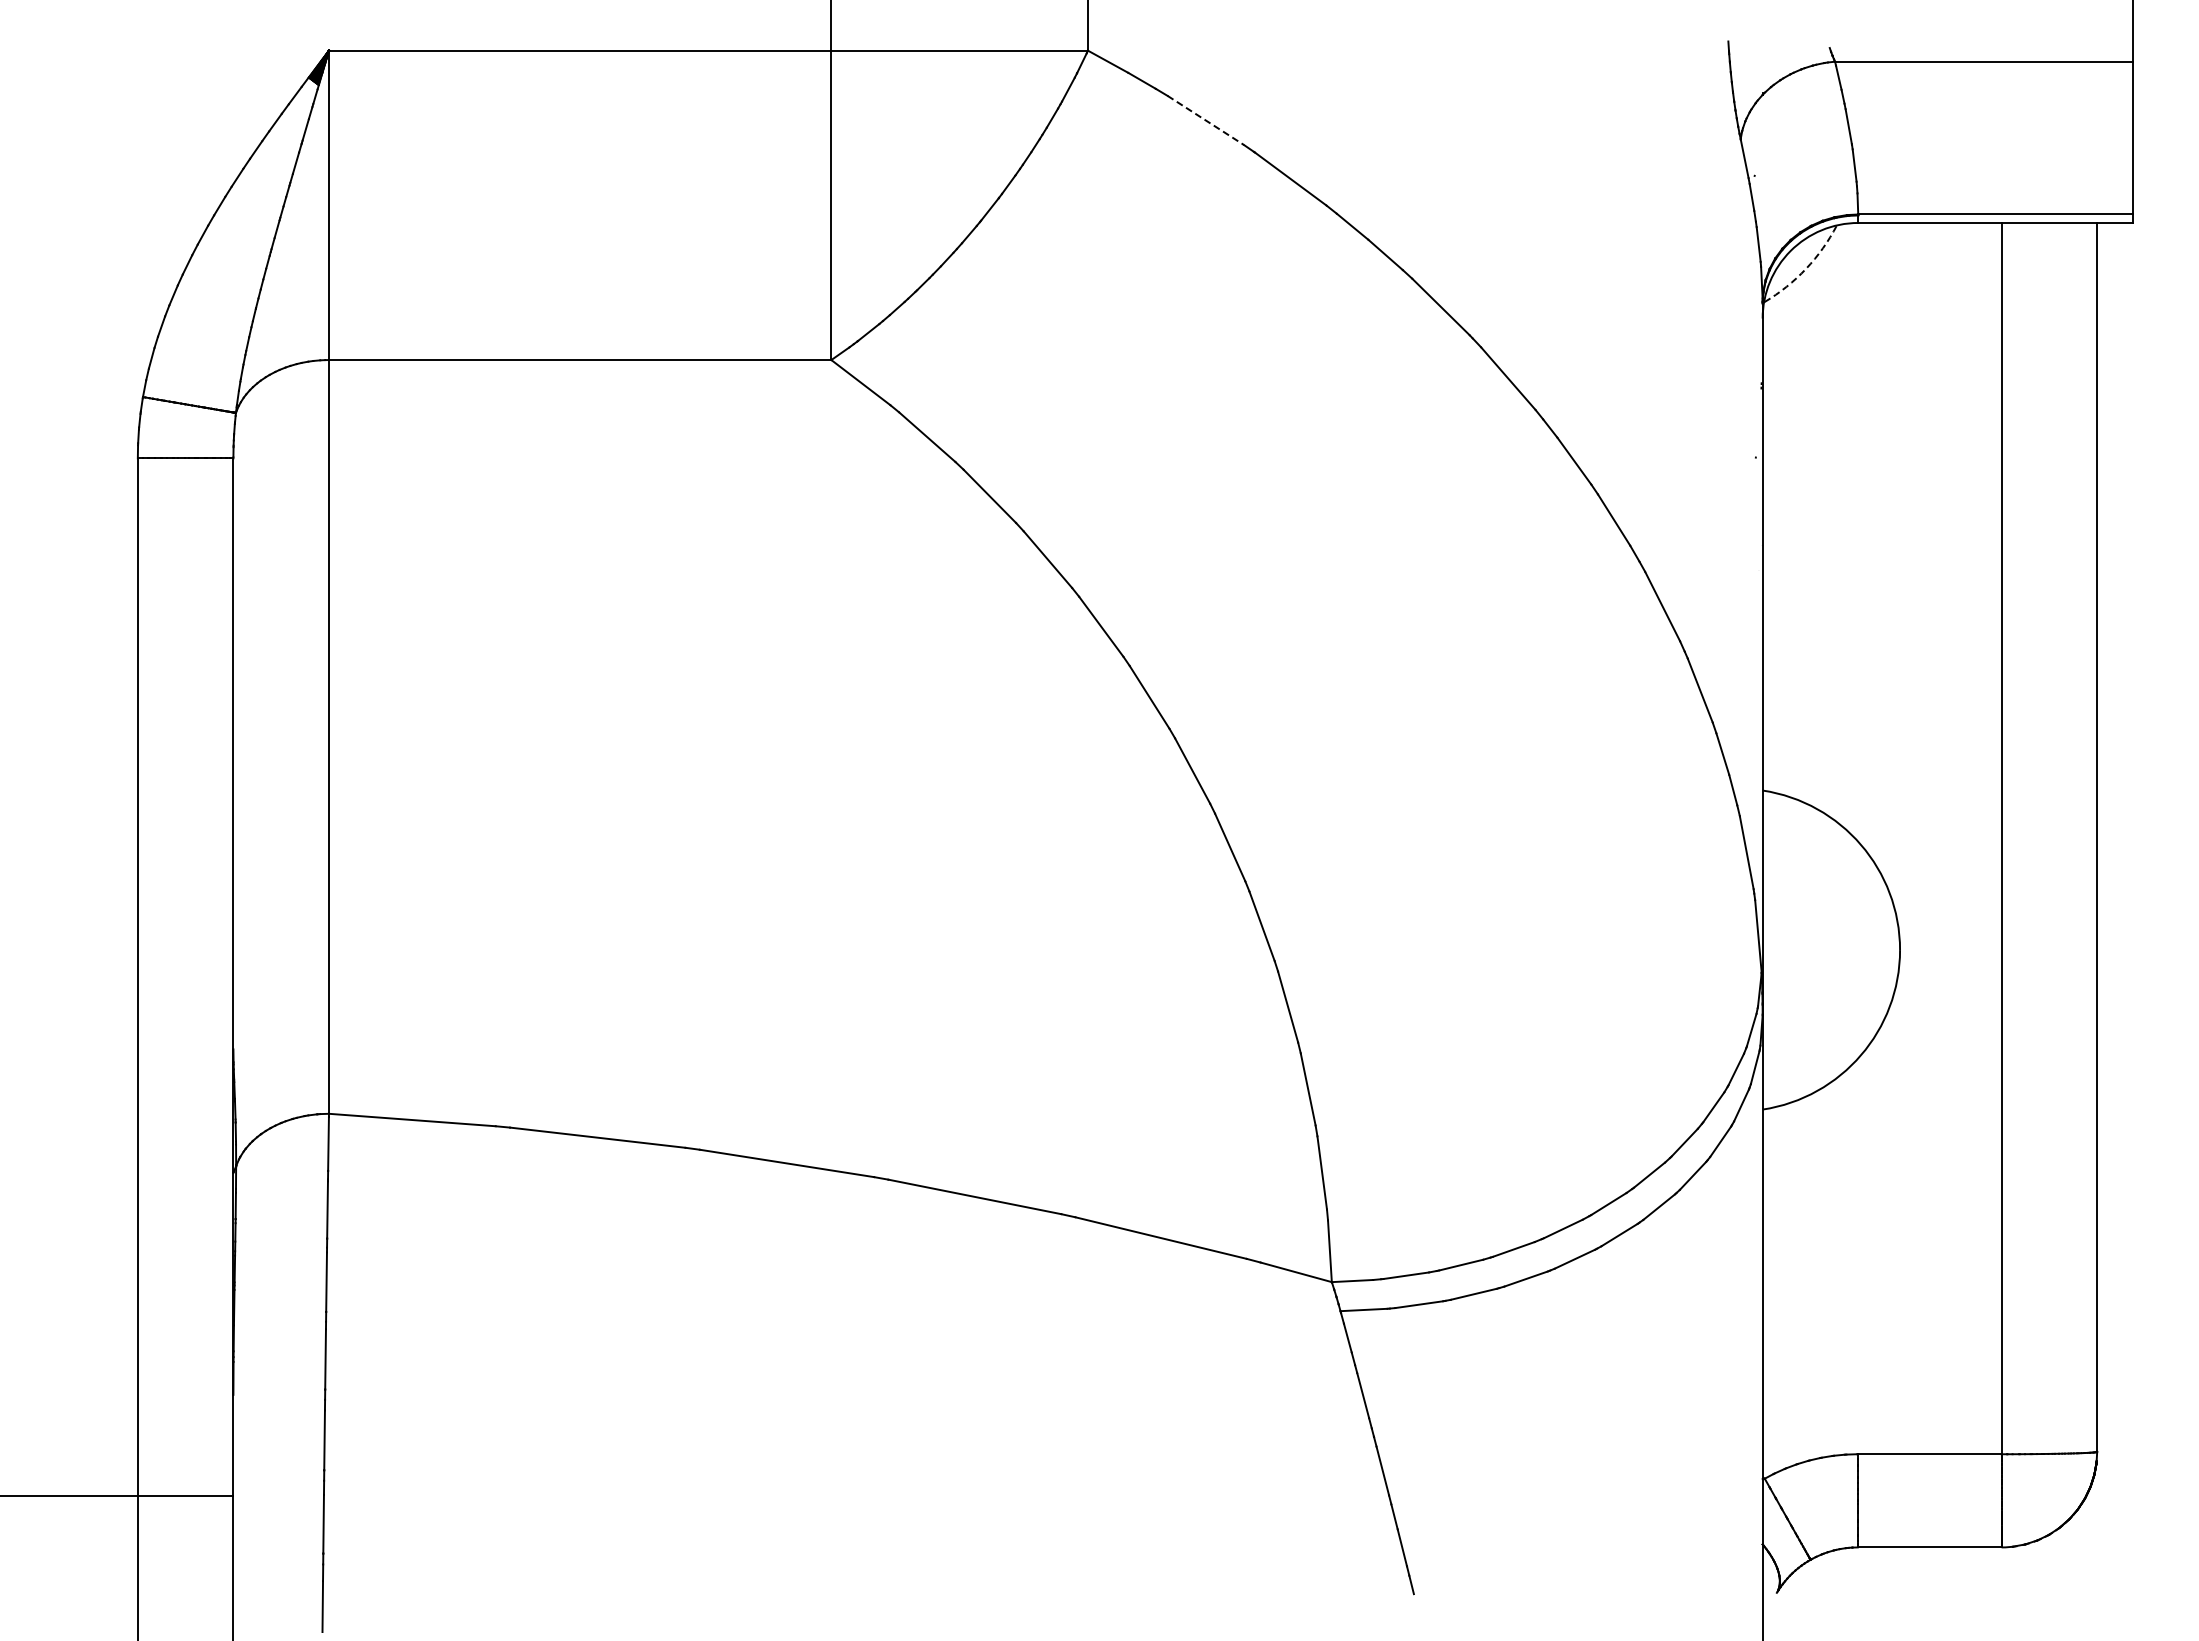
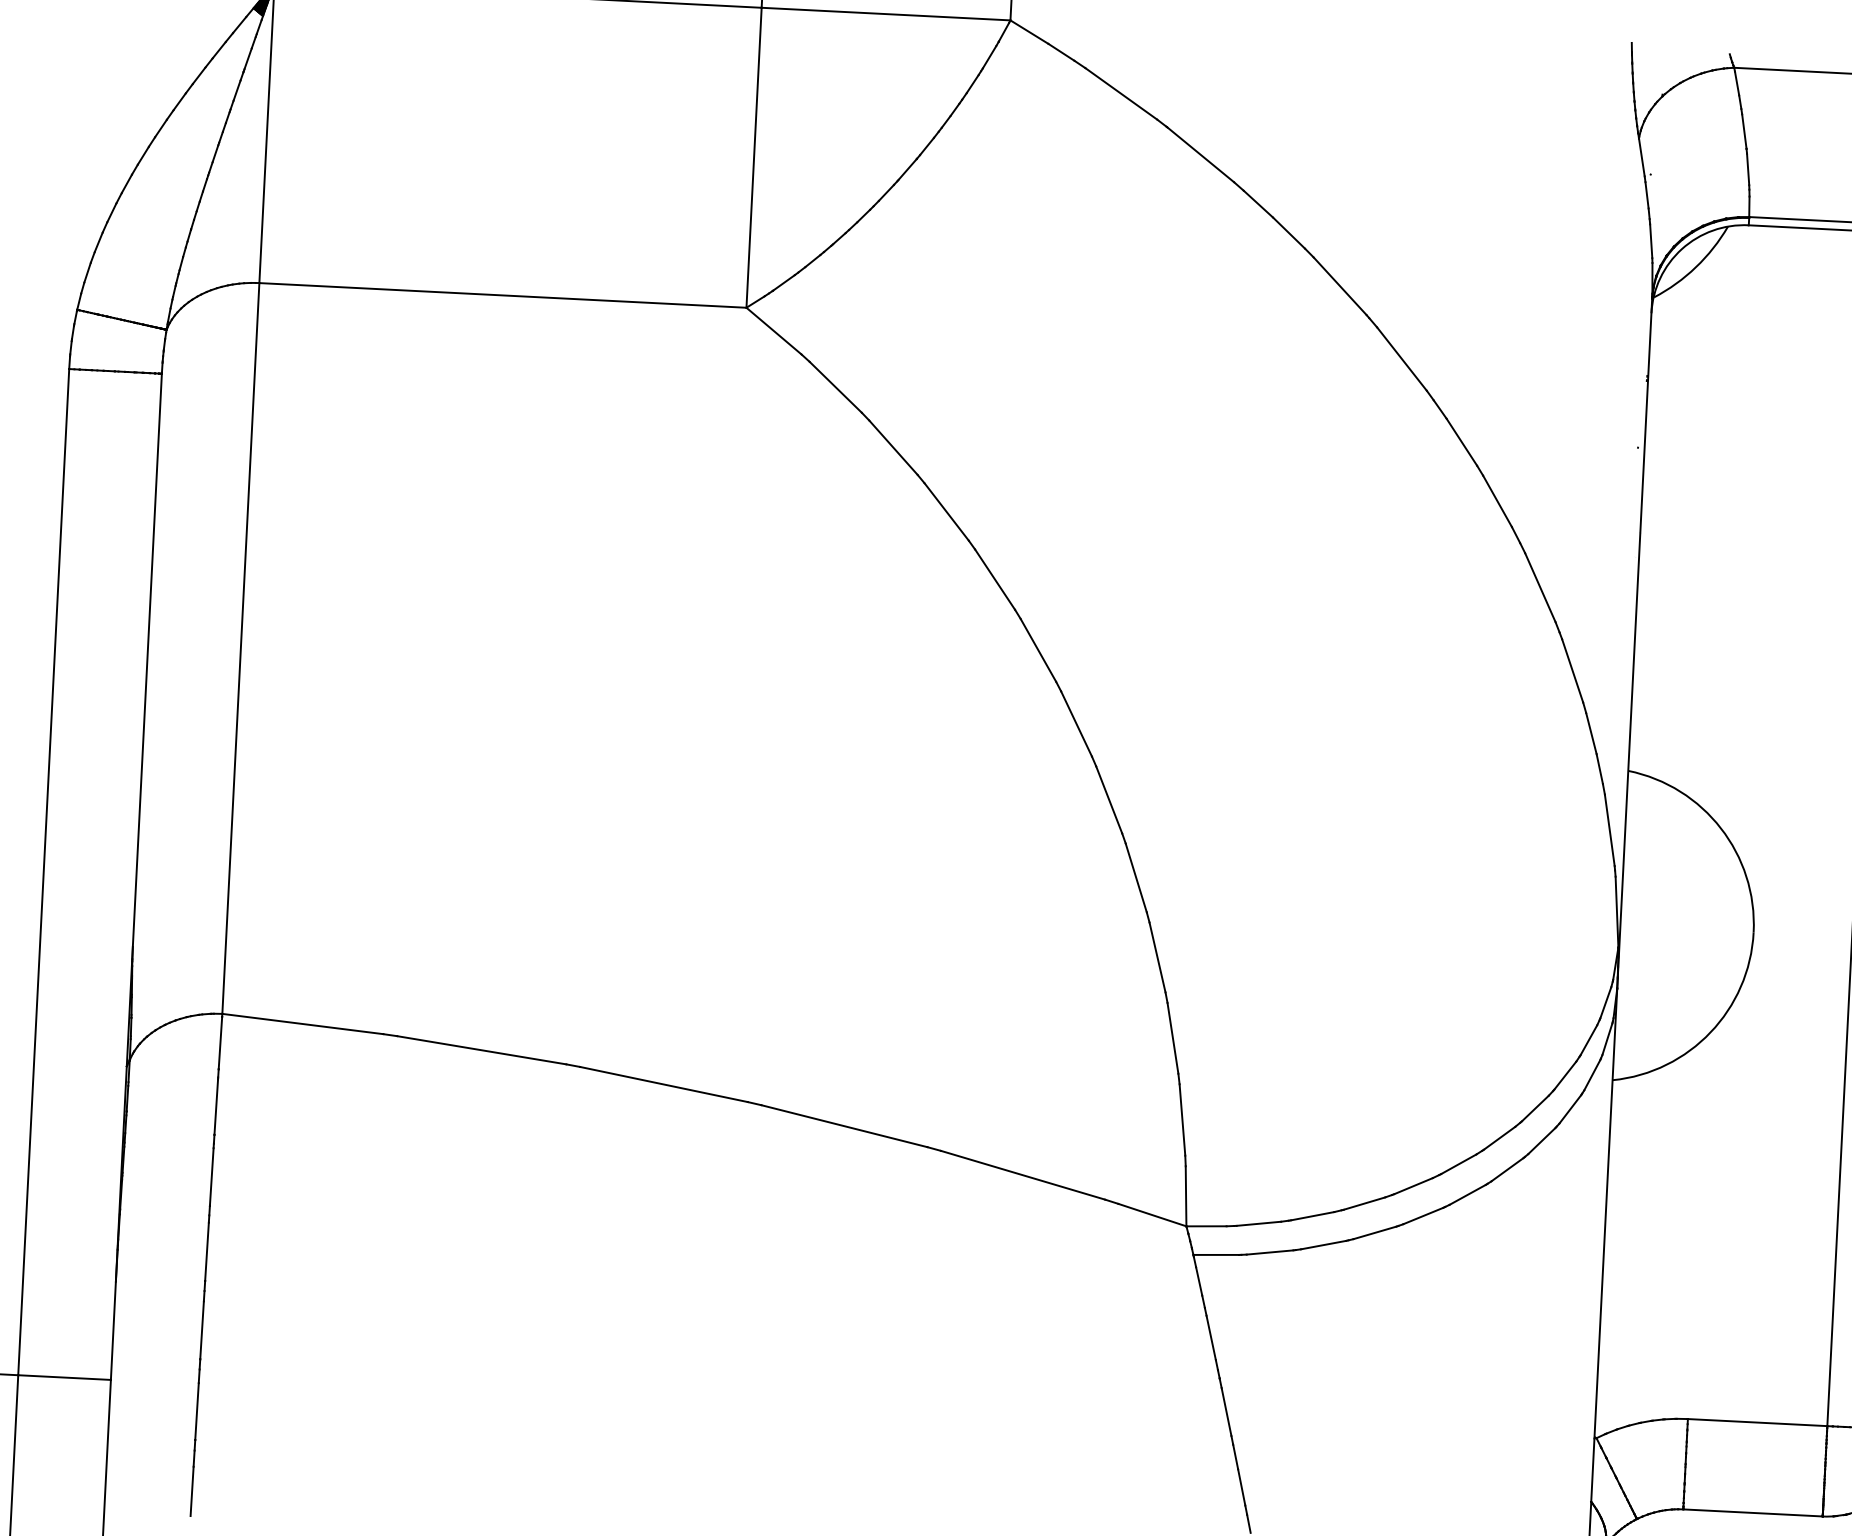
line: (1206, 120) -> (1121, 93), dashed -> solid
arc: (1806, 268) -> (1696, 266), dashed -> solid

